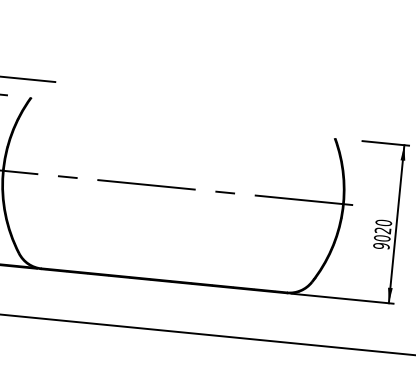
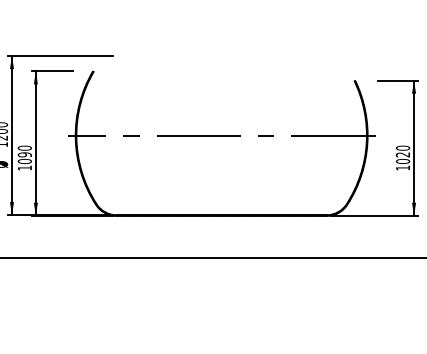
text: (382, 245) -> (403, 167), 9020 -> 1020

